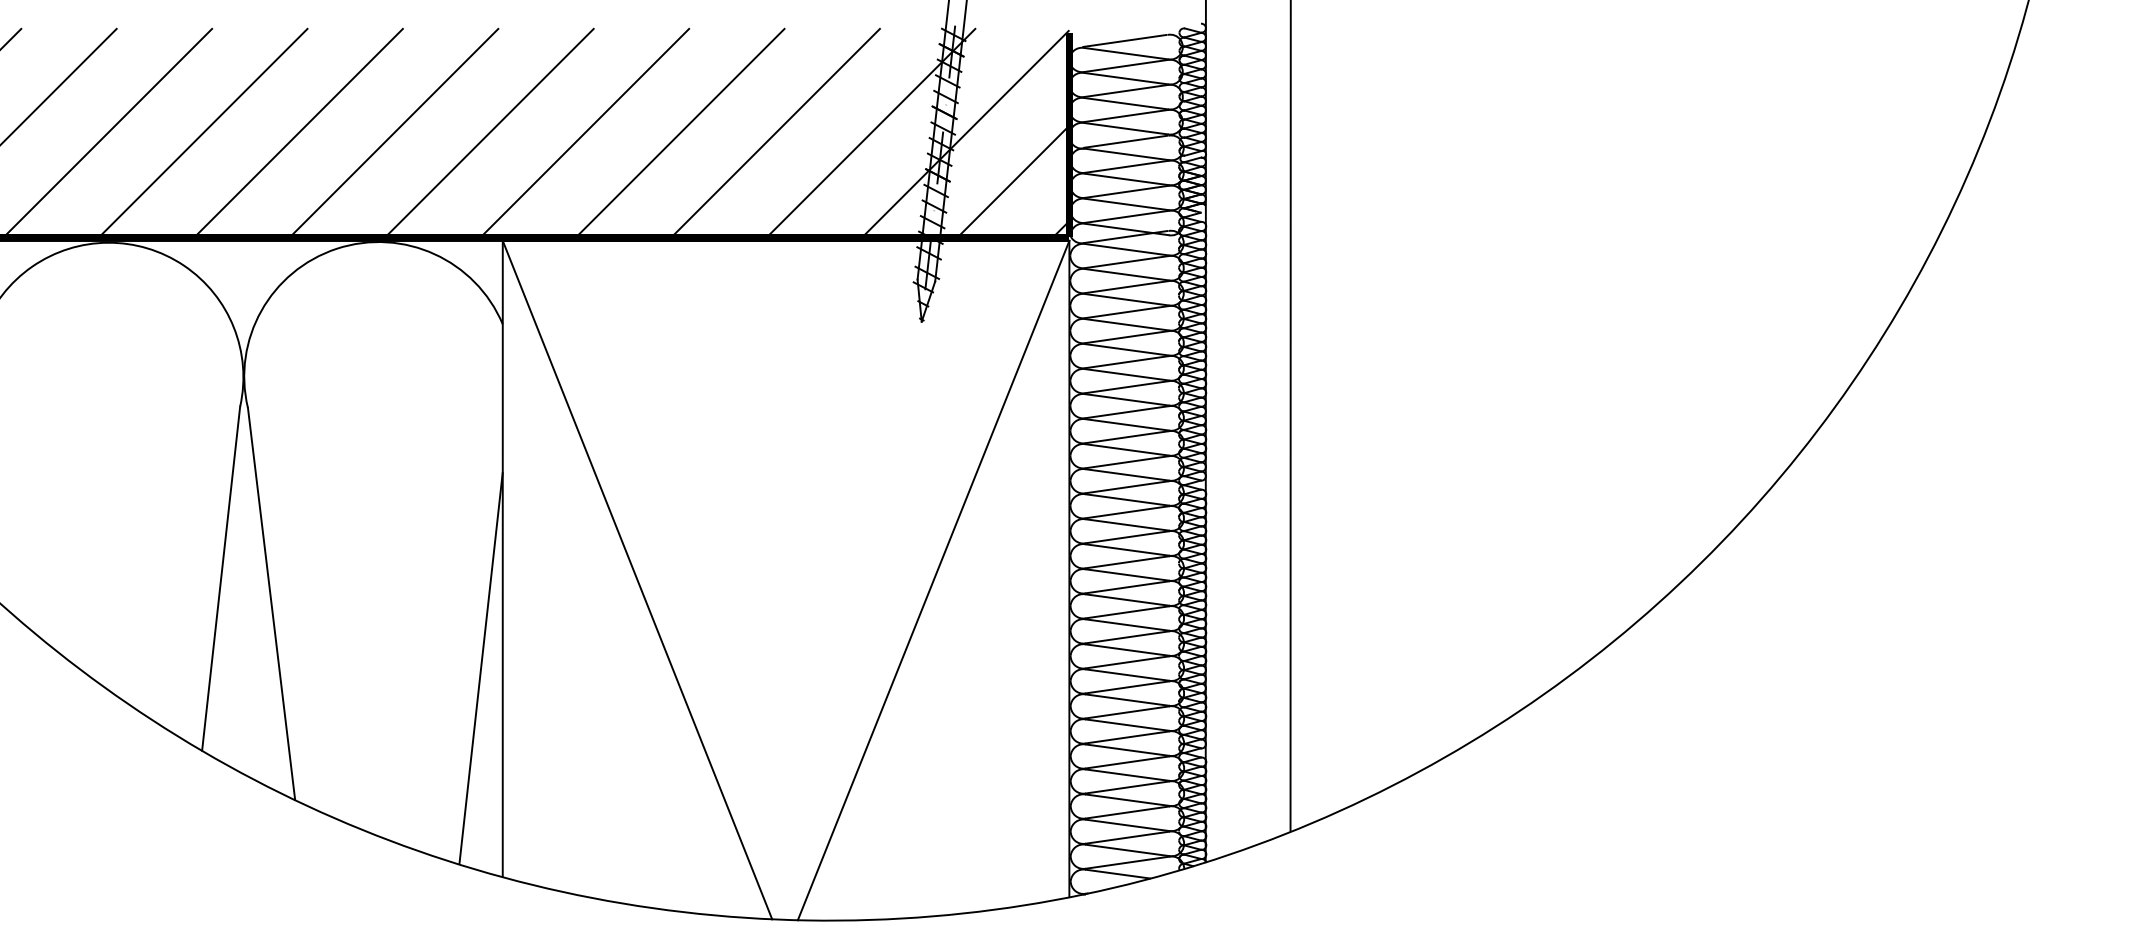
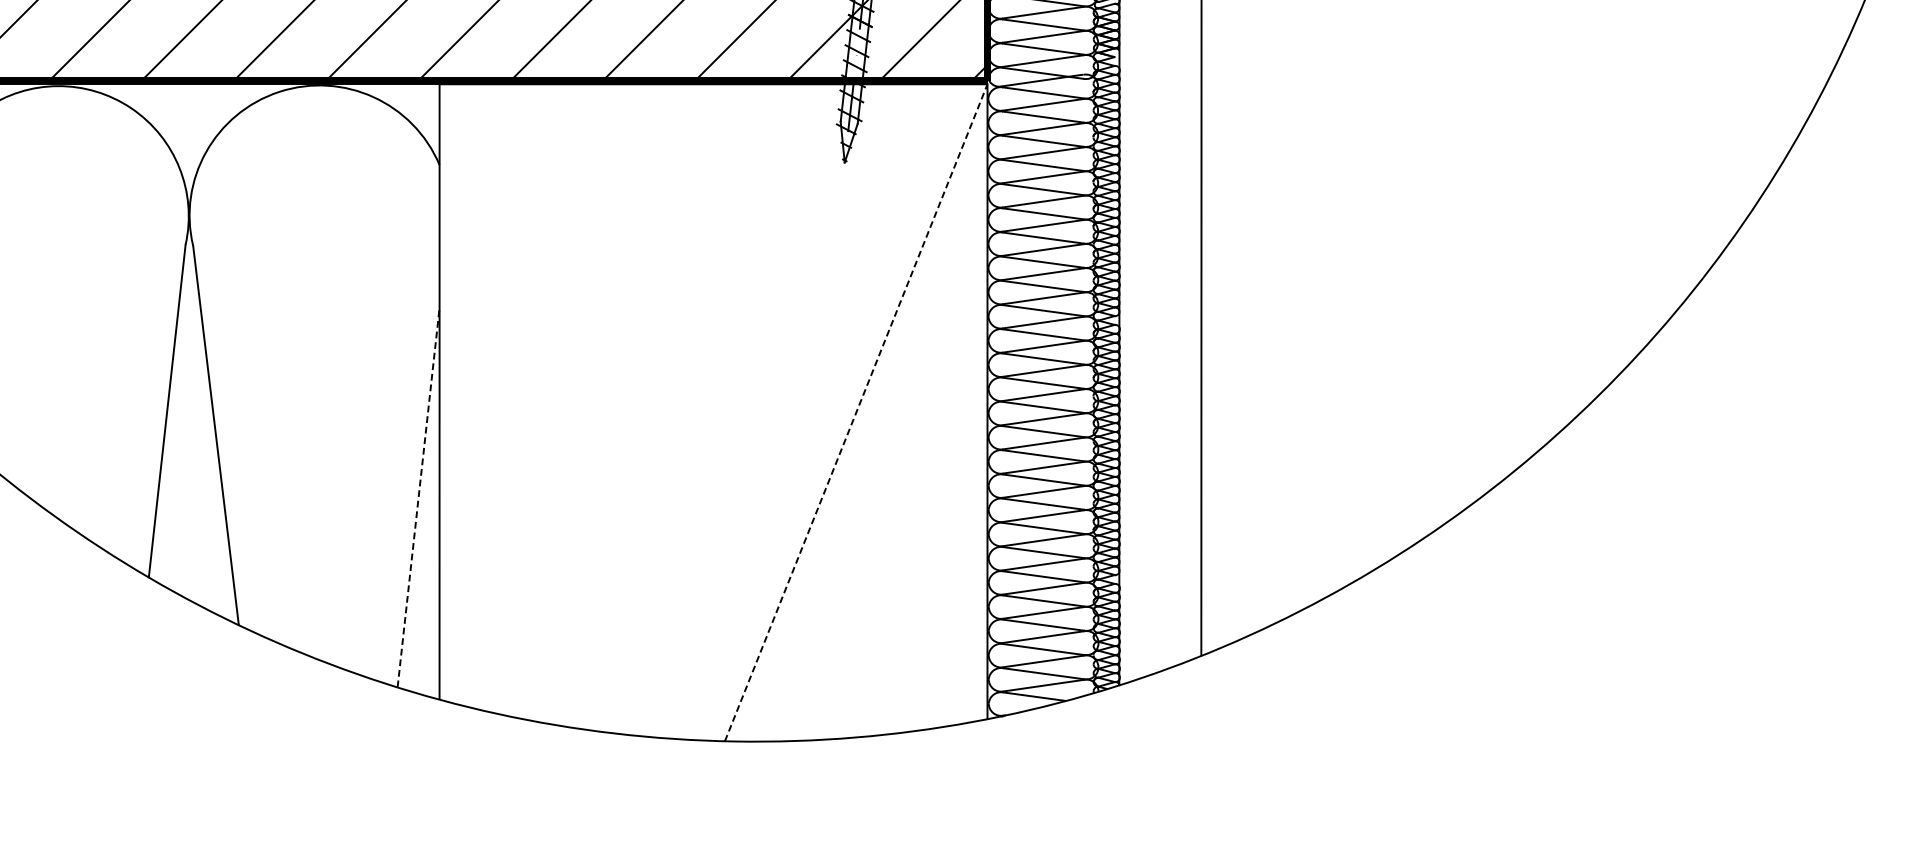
line: (637, 579) -> (569, 411), removed
line: (933, 580) -> (856, 412), solid -> dashed
line: (481, 667) -> (419, 496), solid -> dashed

